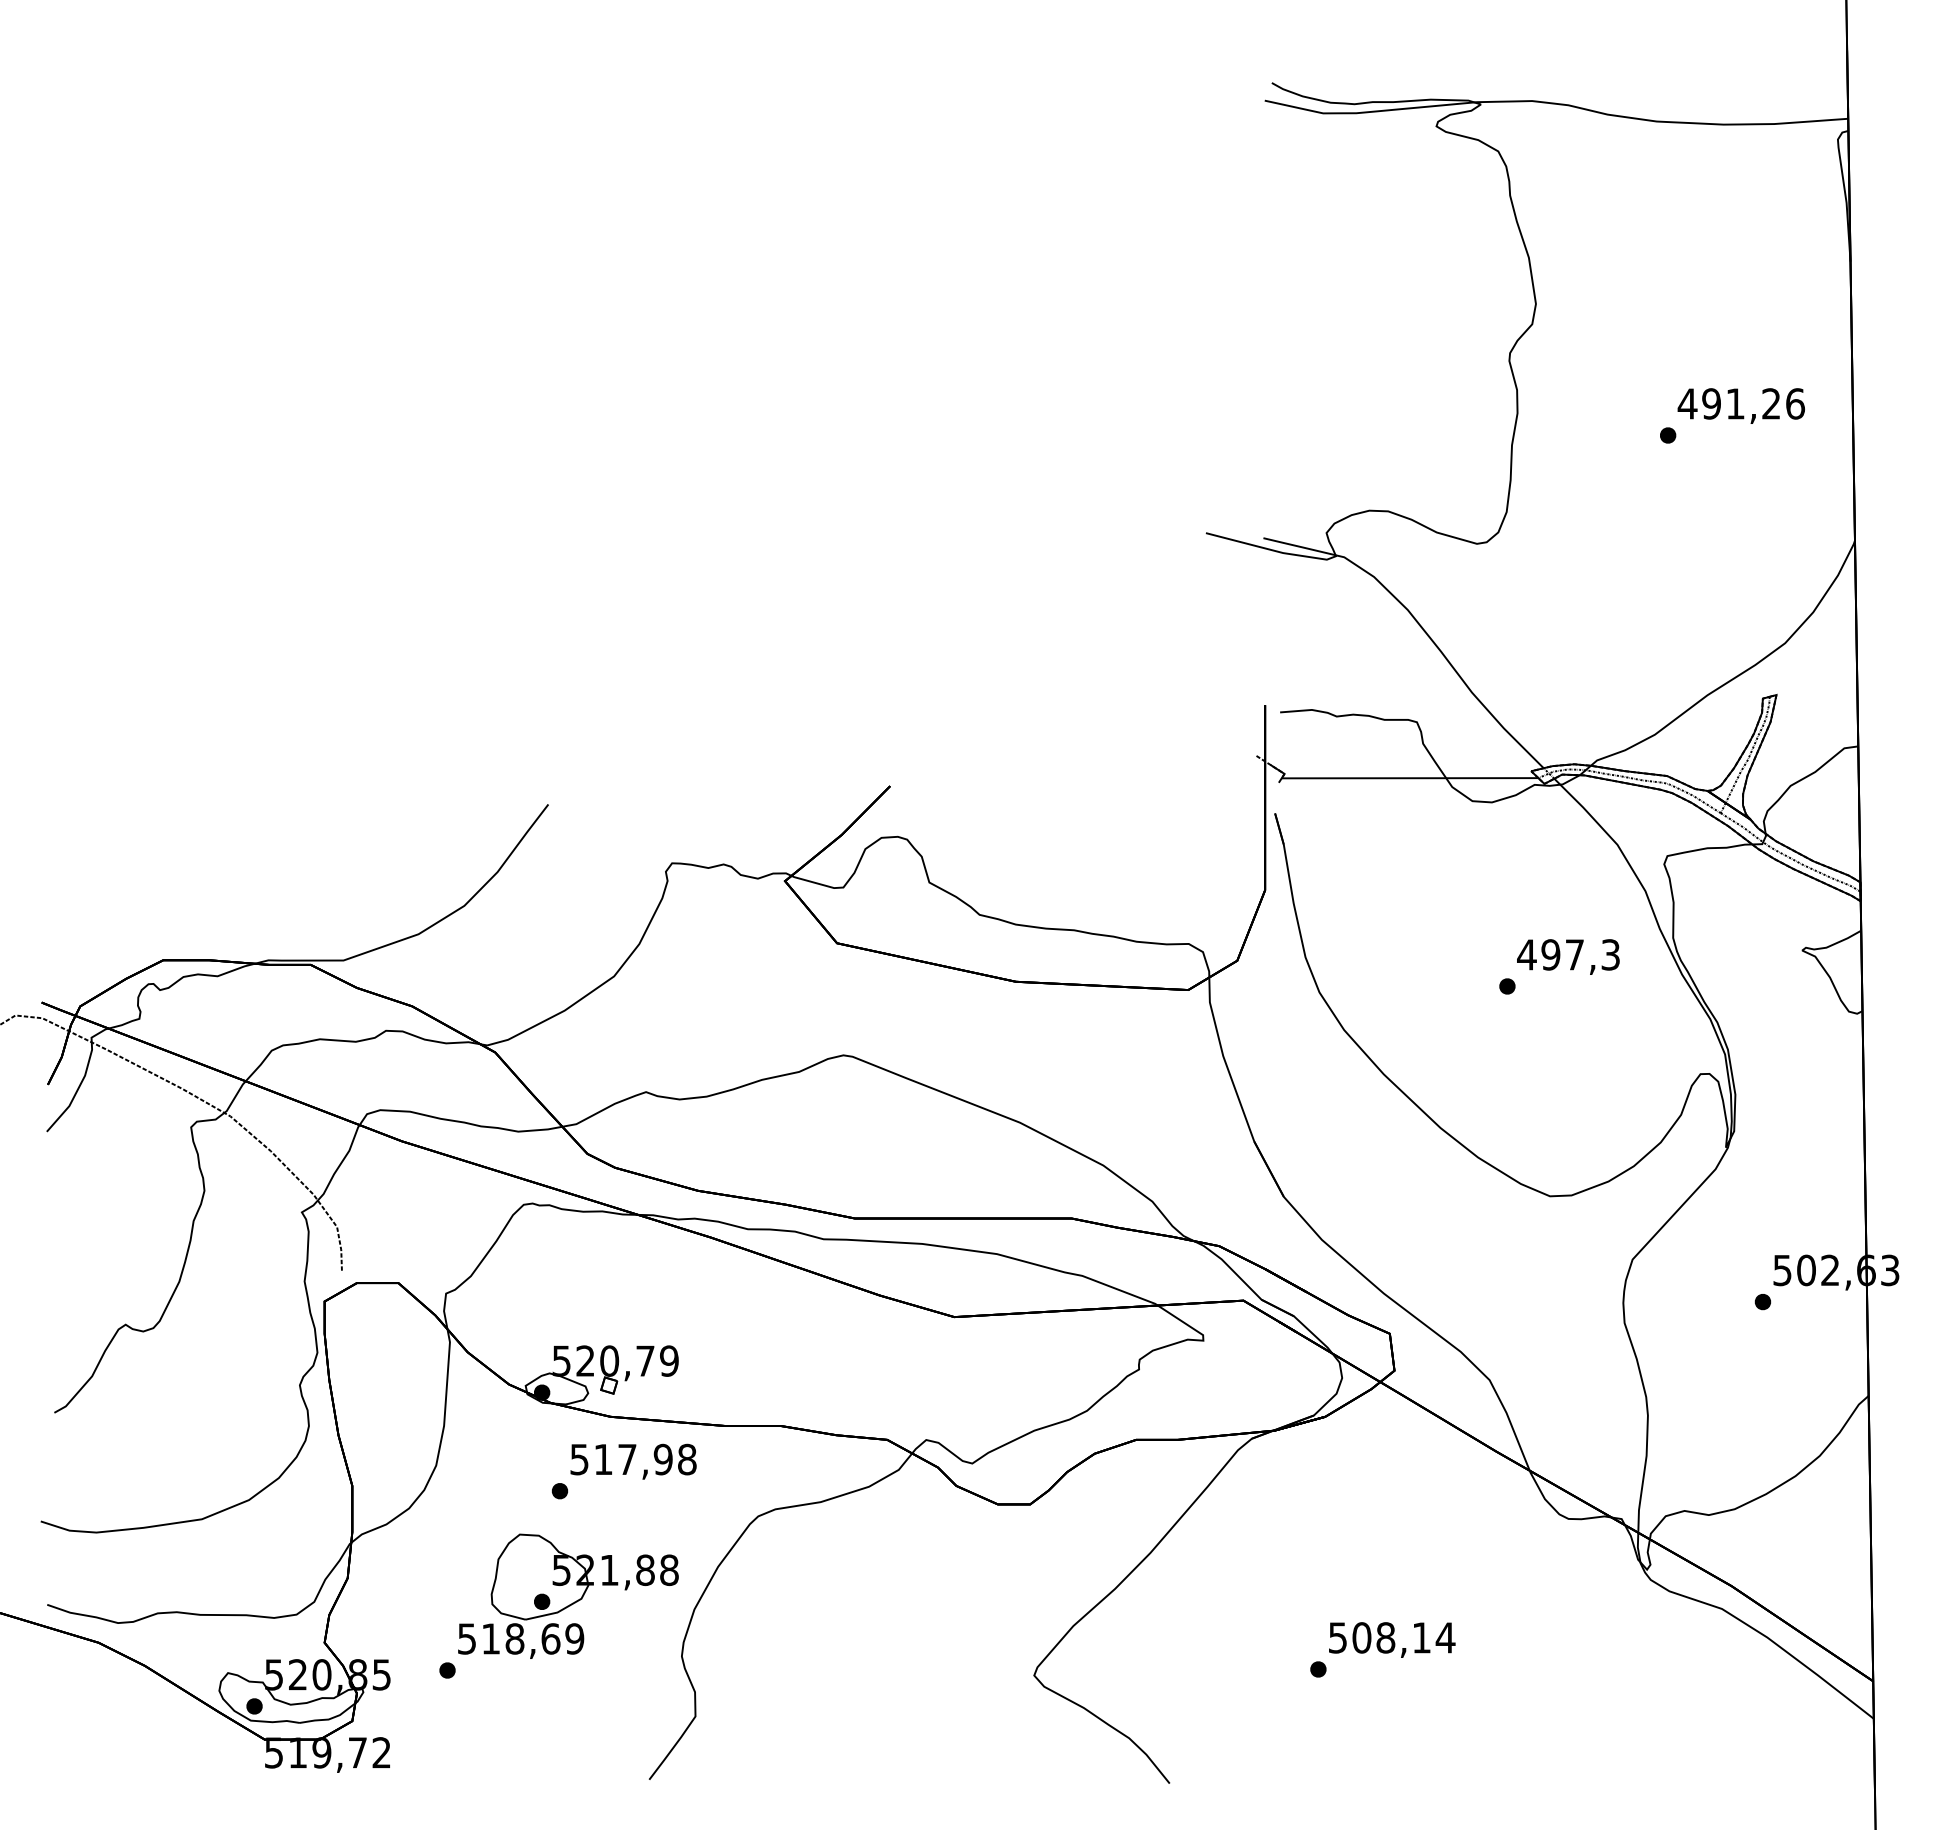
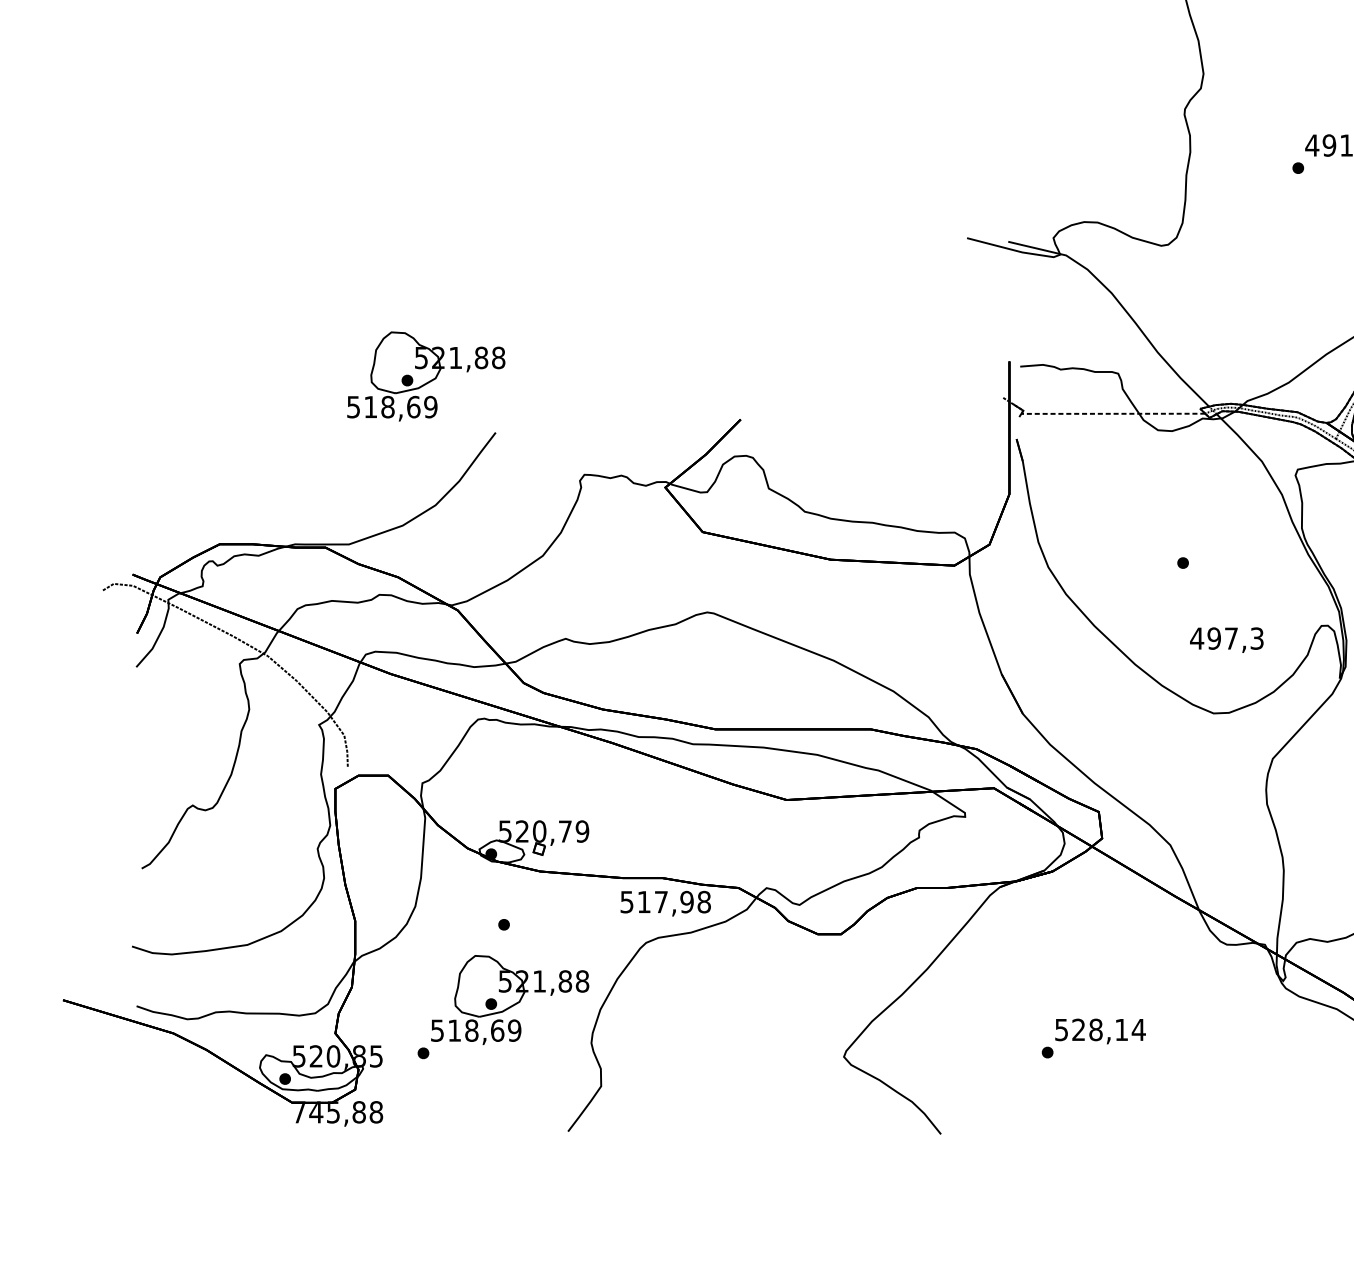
part: (451, 725) -> (426, 376), added
line: (1409, 778) -> (1112, 414), solid -> dashed
text: (1568, 956) -> (1226, 639), moved
text: (633, 1461) -> (665, 903), moved
text: (1361, 1637) -> (1078, 1029), 508,14 -> 528,14
text: (328, 1752) -> (338, 1112), 519,72 -> 745,88

